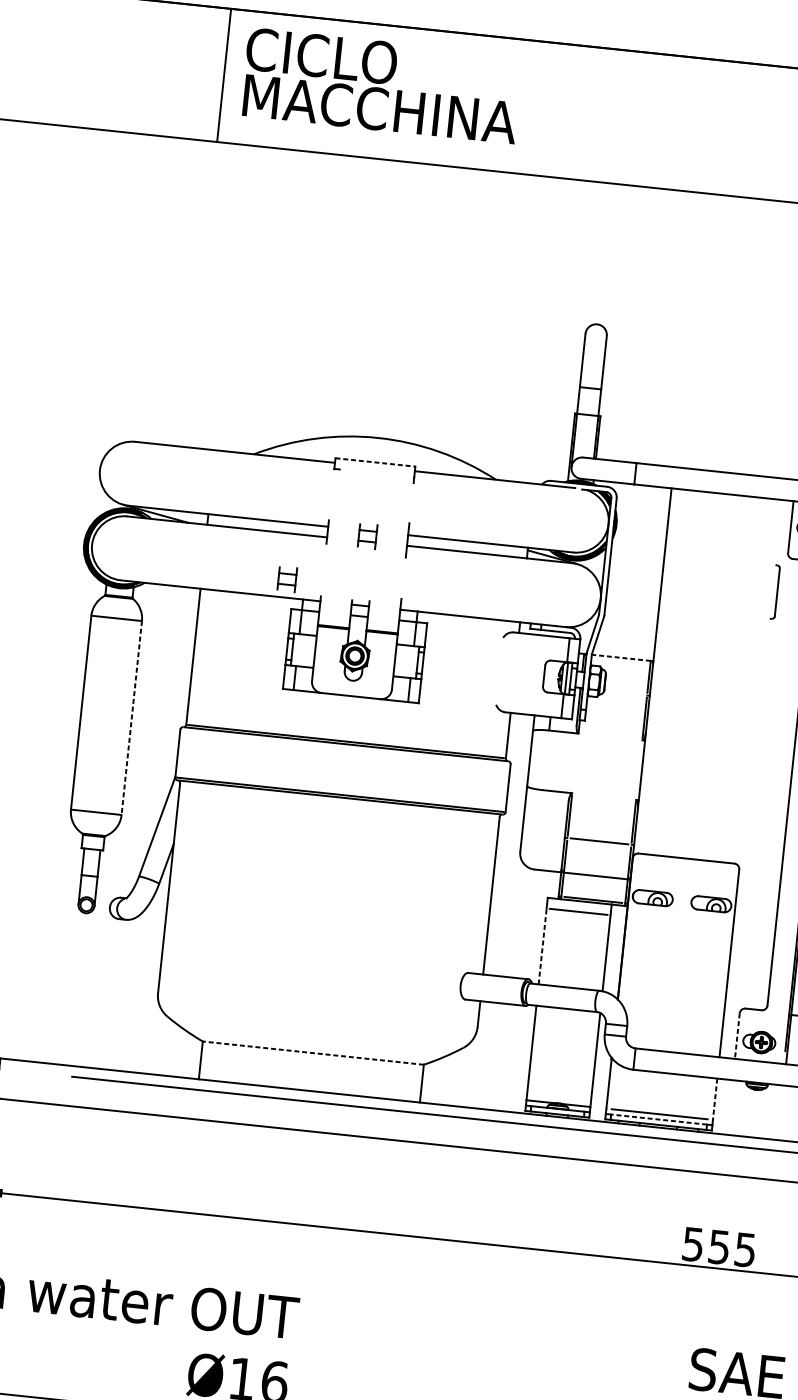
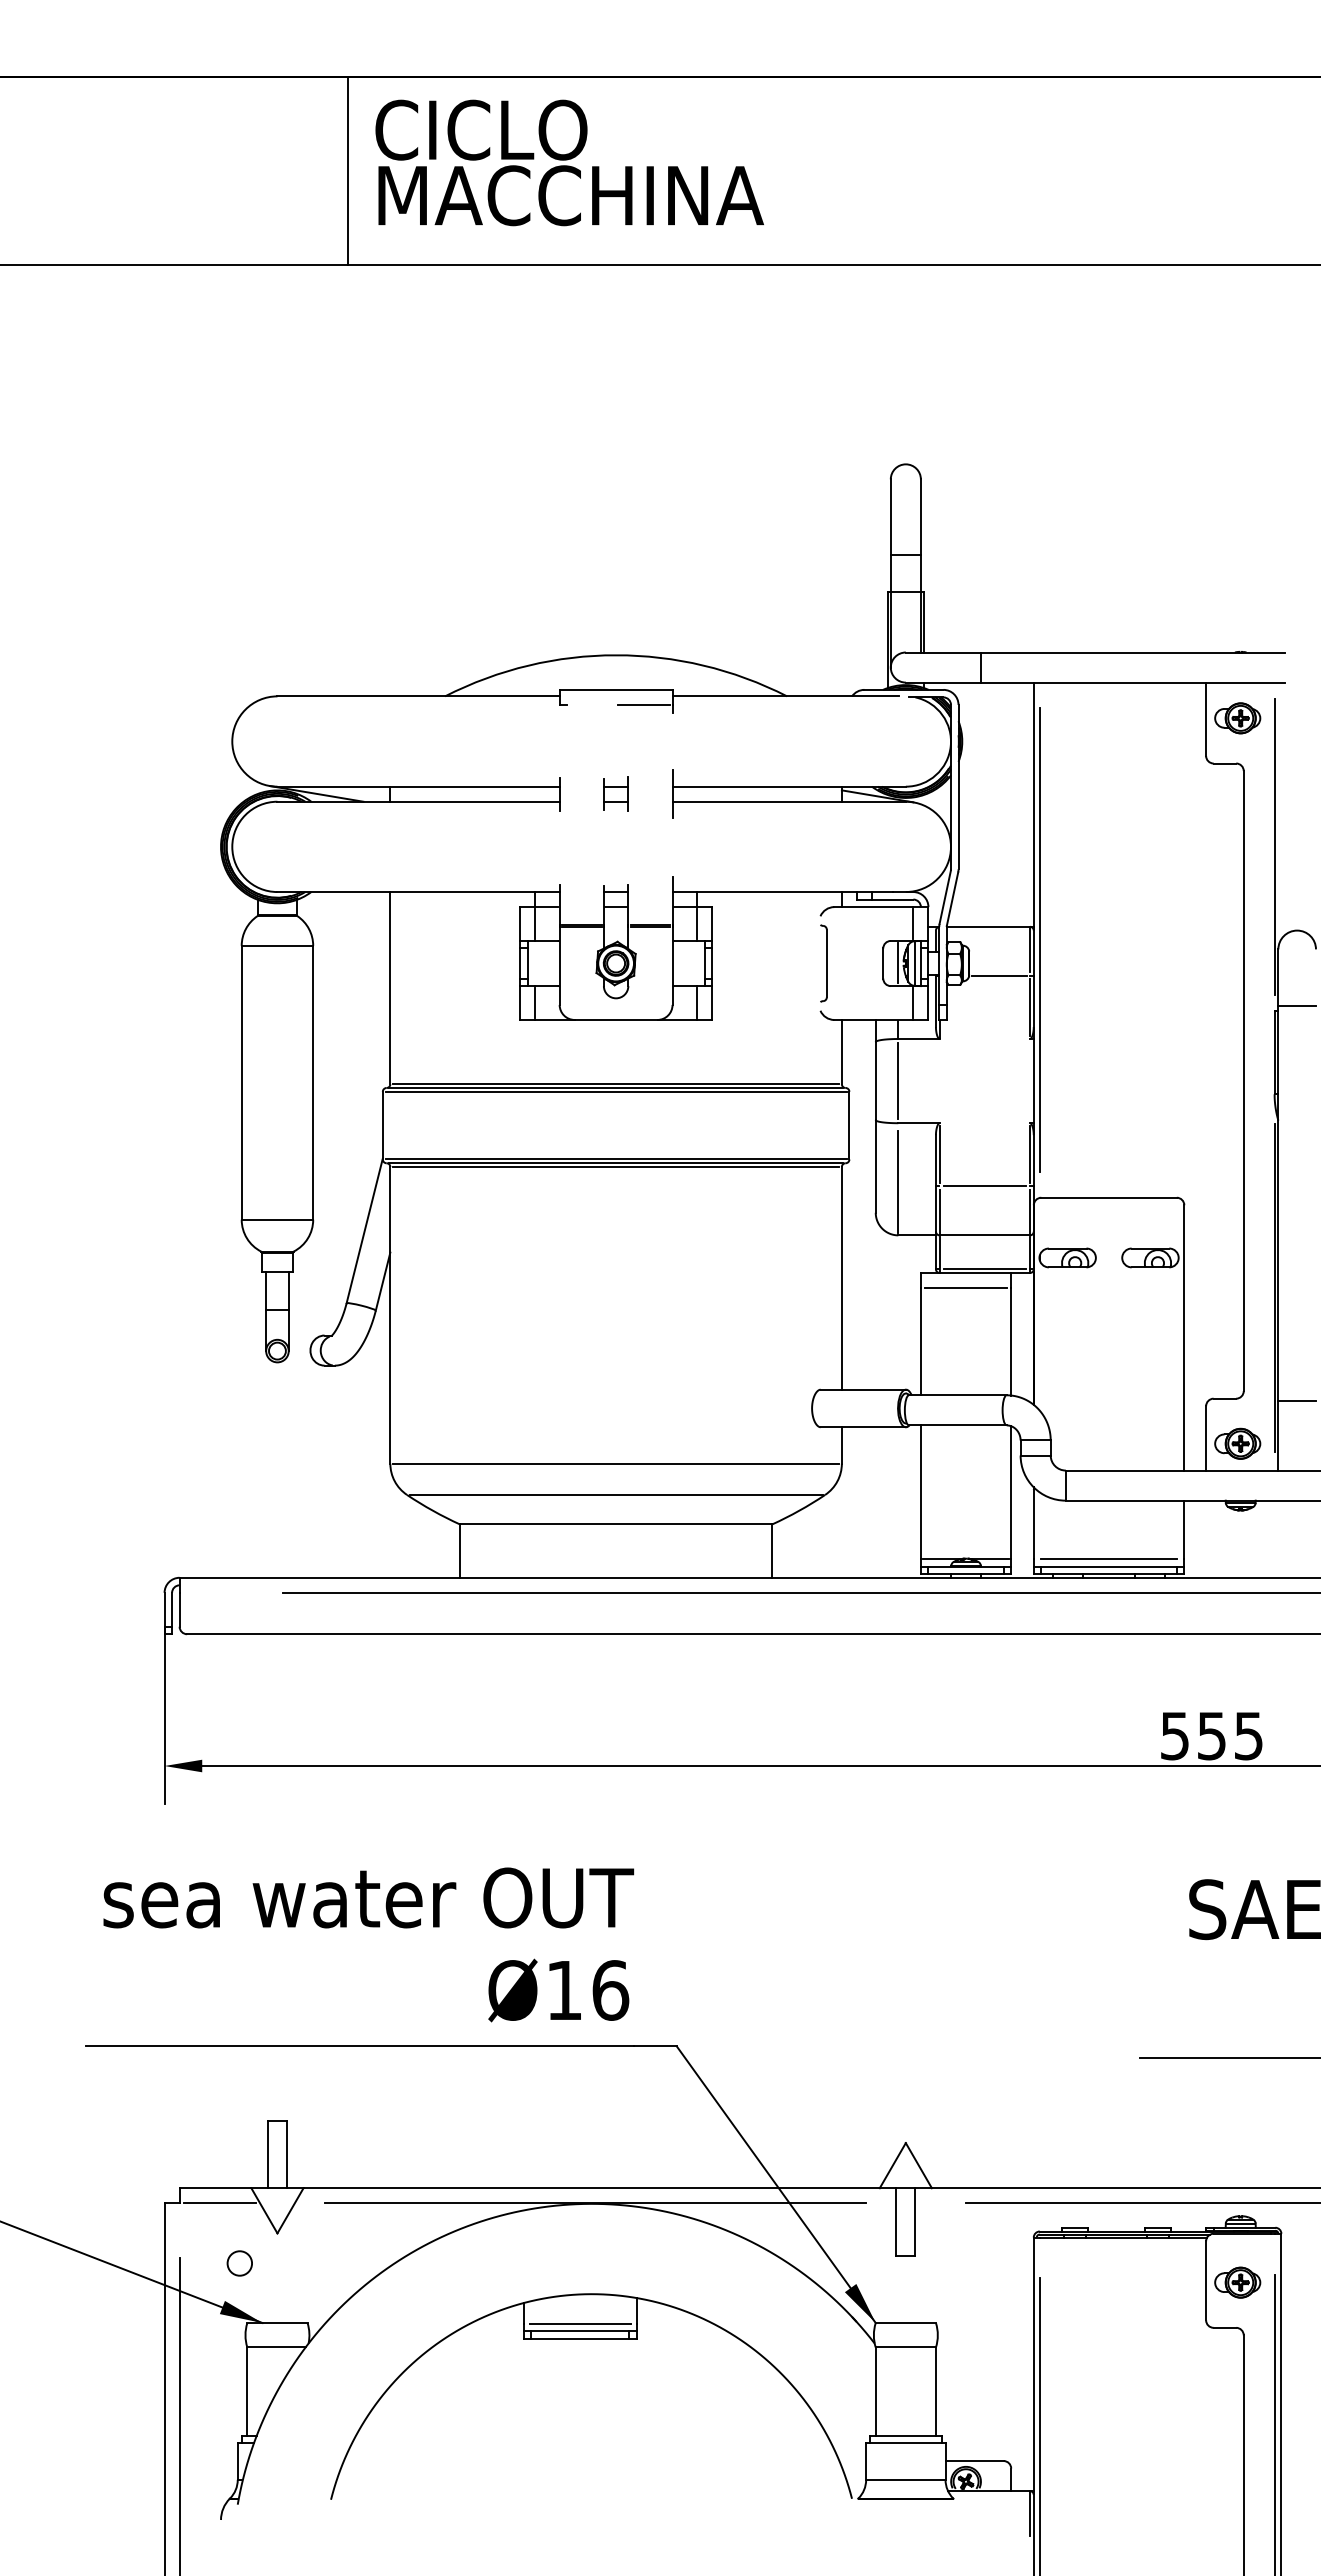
line: (375, 462) -> (616, 689), dashed -> solid
line: (393, 474) -> (643, 704), added
part: (286, 578) -> (509, 865), removed
part: (774, 592) -> (823, 963), moved
line: (621, 657) -> (988, 926), dashed -> solid
line: (656, 671) -> (1039, 940), added
line: (555, 676) -> (898, 962), added
line: (625, 693) -> (999, 975), added
line: (132, 717) -> (313, 1082), dashed -> solid
line: (345, 746) -> (615, 1091), added
line: (546, 760) -> (898, 1081), added
line: (340, 800) -> (616, 1167), added
line: (538, 831) -> (898, 1181), added
line: (542, 946) -> (920, 1341), dashed -> solid
line: (318, 1010) -> (616, 1463), added
line: (315, 1031) -> (615, 1494), added
line: (737, 1036) -> (1206, 1438), dashed -> solid
line: (312, 1053) -> (615, 1524), dashed -> solid
line: (715, 1099) -> (1184, 1530), dashed -> solid
line: (659, 1119) -> (1109, 1566), dashed -> solid

